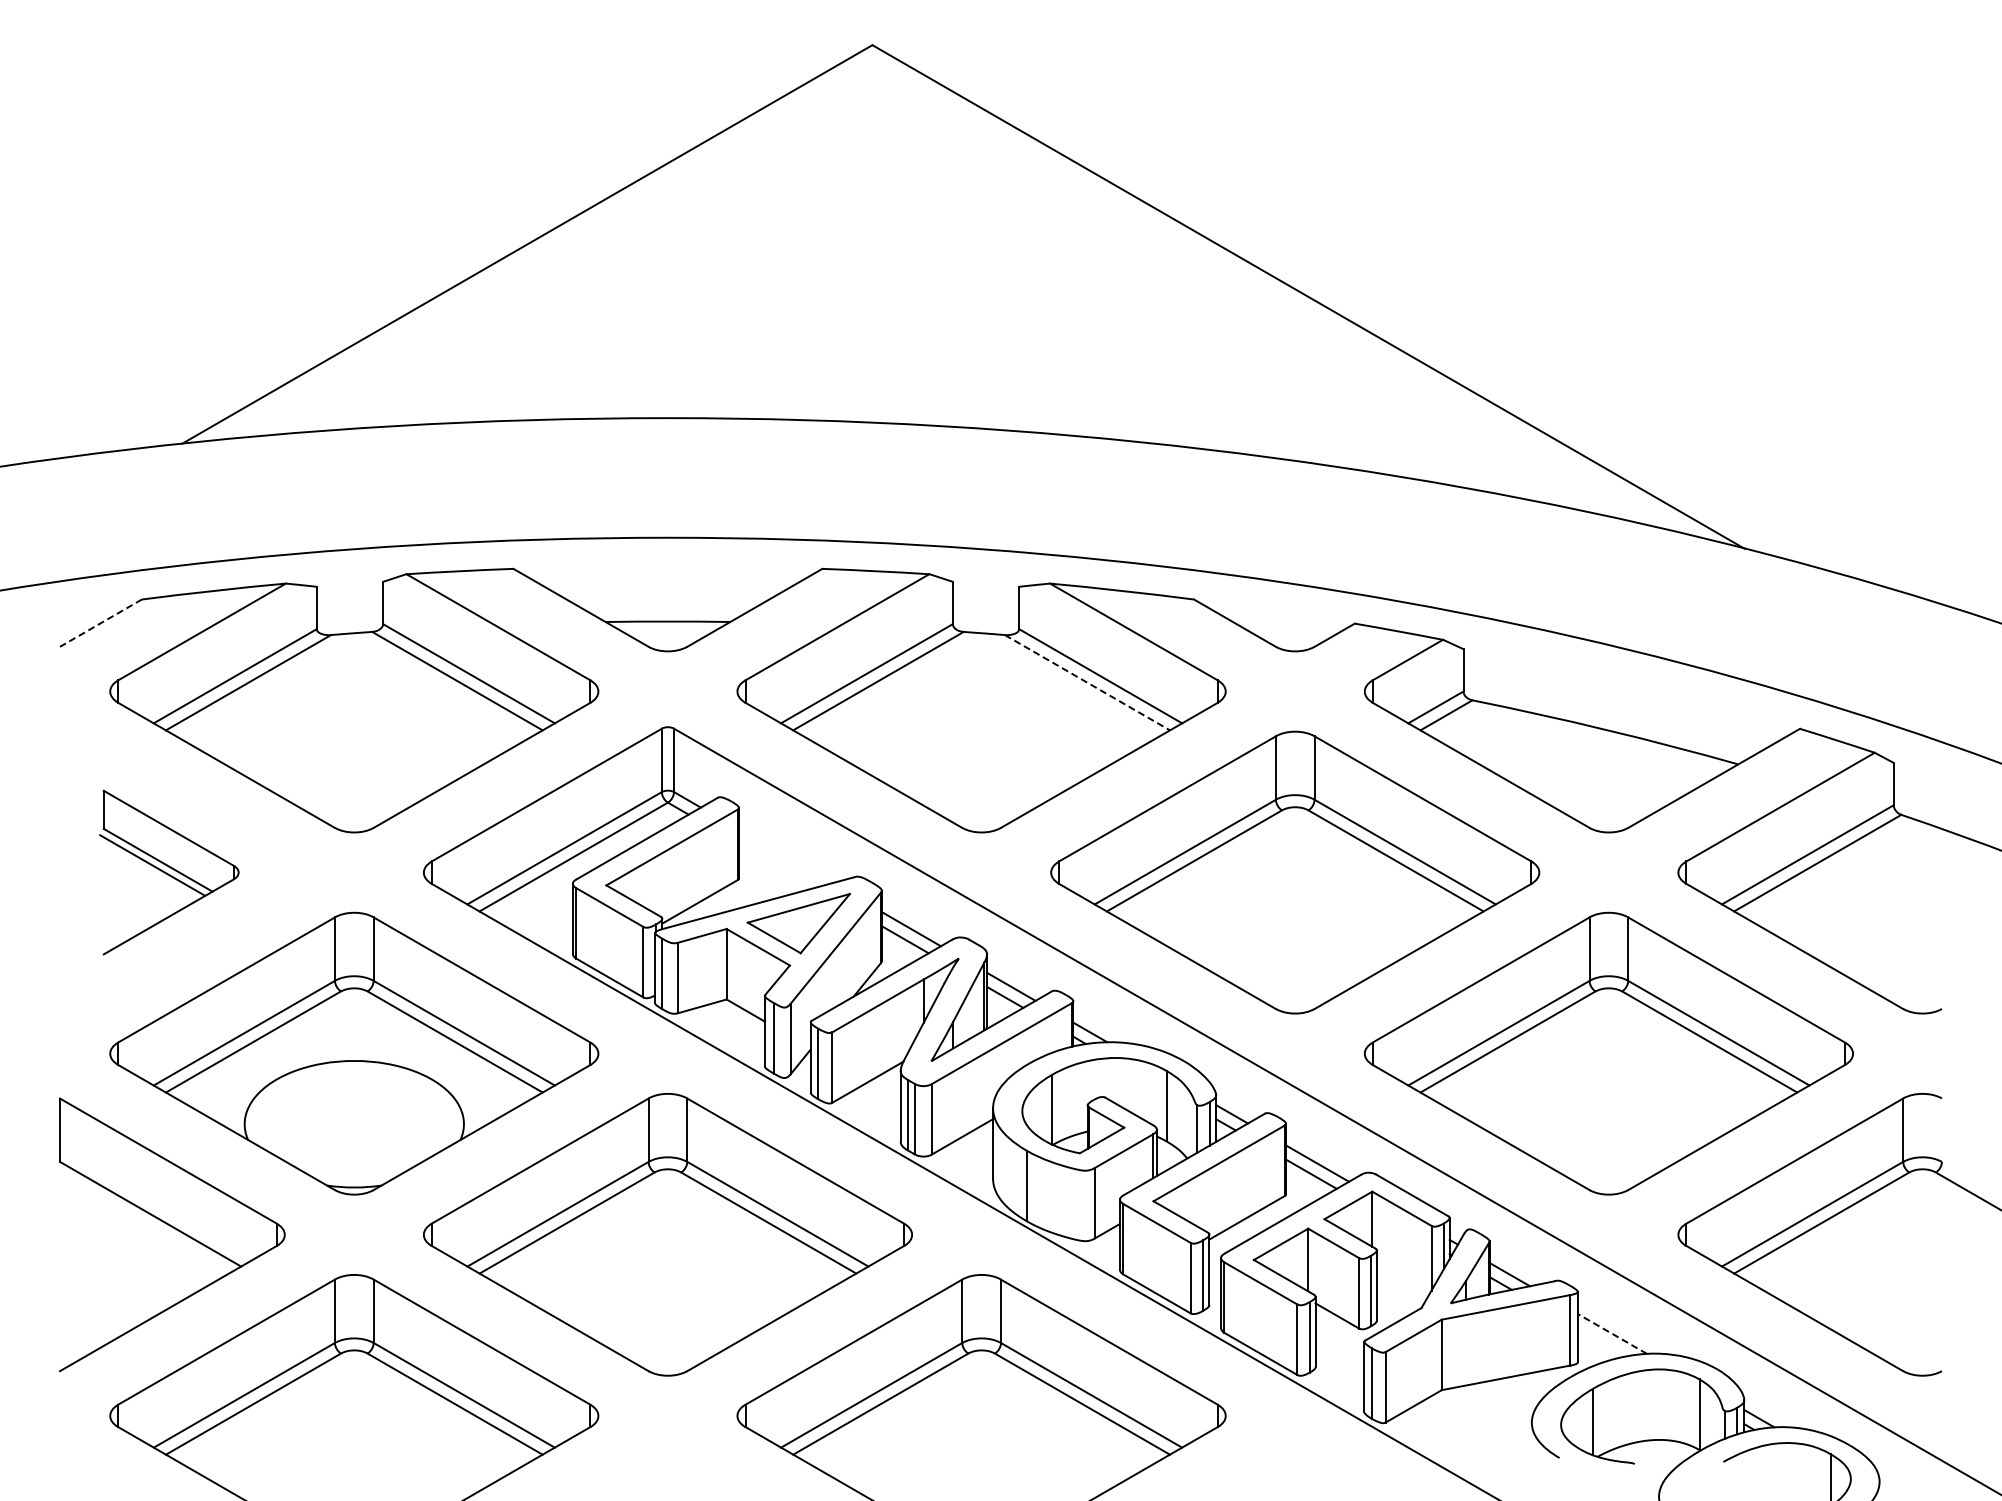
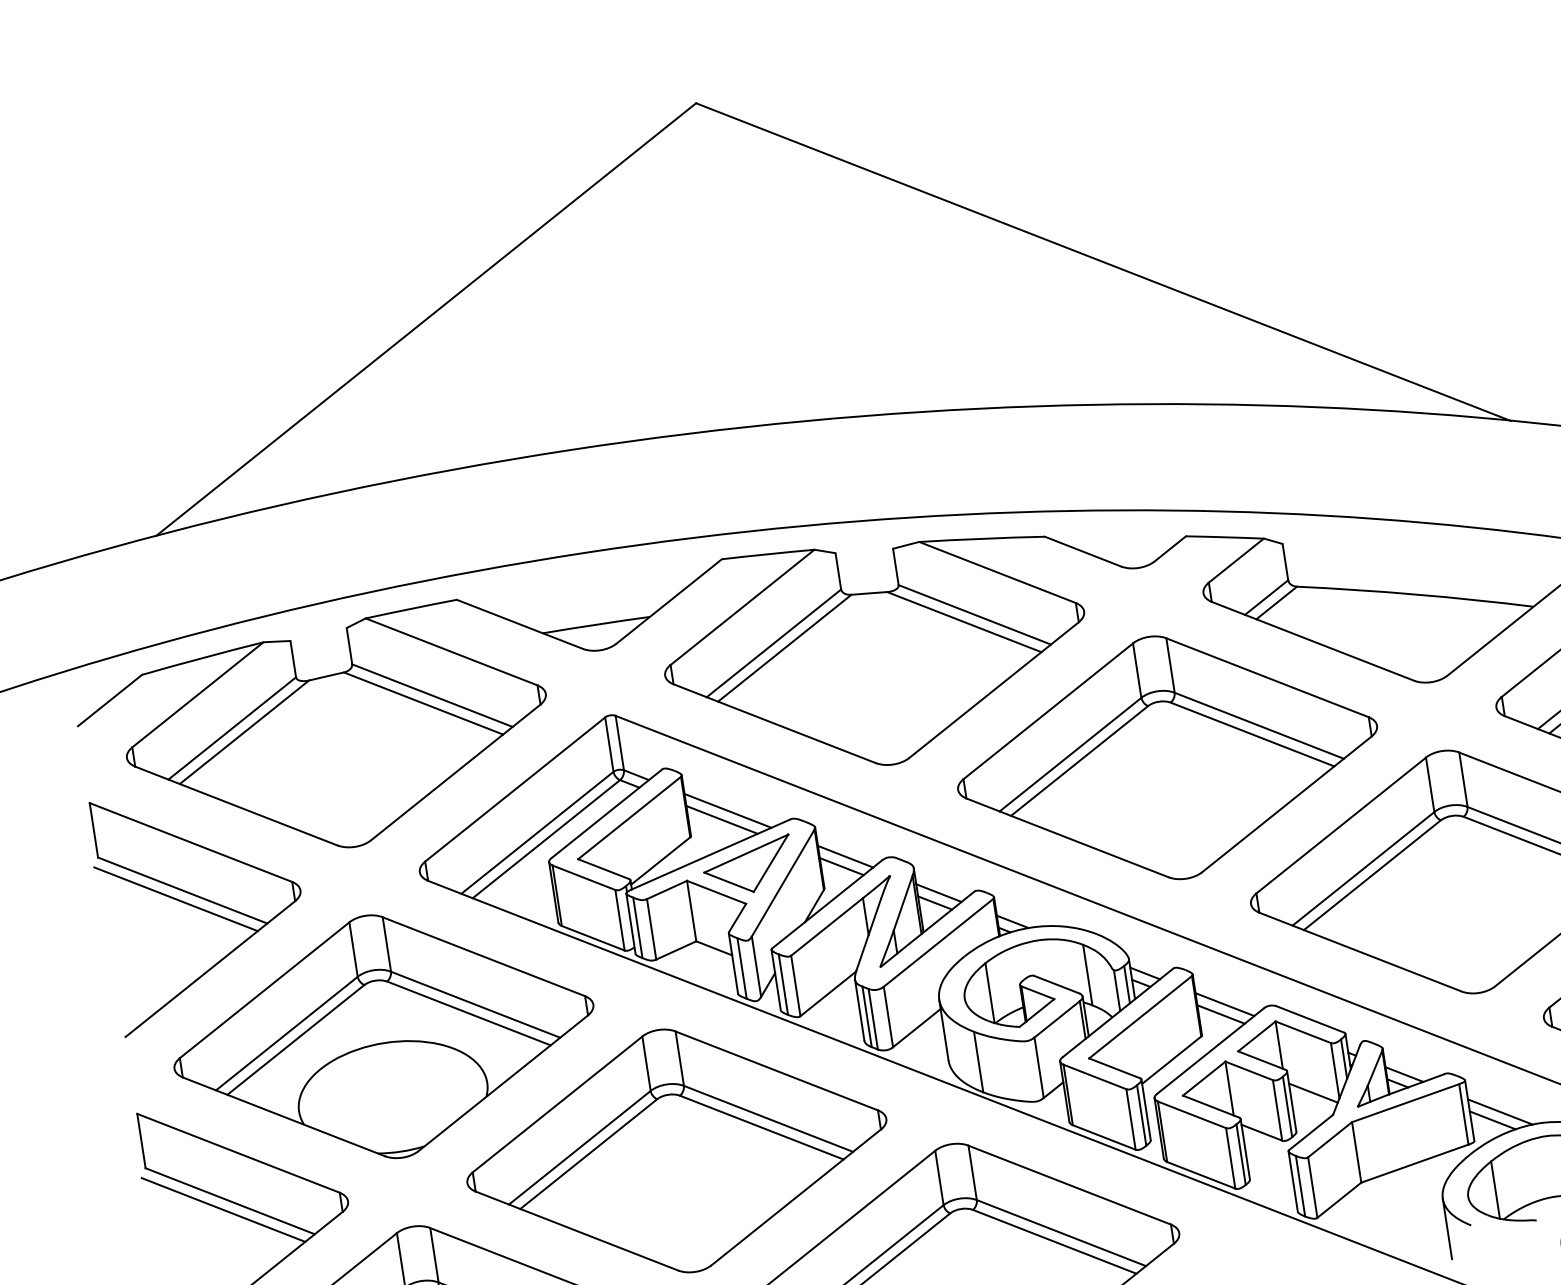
line: (100, 623) -> (109, 700), dashed -> solid
line: (1087, 682) -> (964, 621), dashed -> solid
line: (784, 856) -> (727, 811), added
line: (776, 865) -> (721, 819), added
part: (169, 872) -> (201, 905), size x1.67
line: (141, 1222) -> (223, 1209), added
line: (1402, 1279) -> (1313, 1092), added
line: (1612, 1333) -> (1500, 1111), dashed -> solid
line: (1601, 1341) -> (1491, 1119), added
line: (1531, 1457) -> (1447, 1228), added

